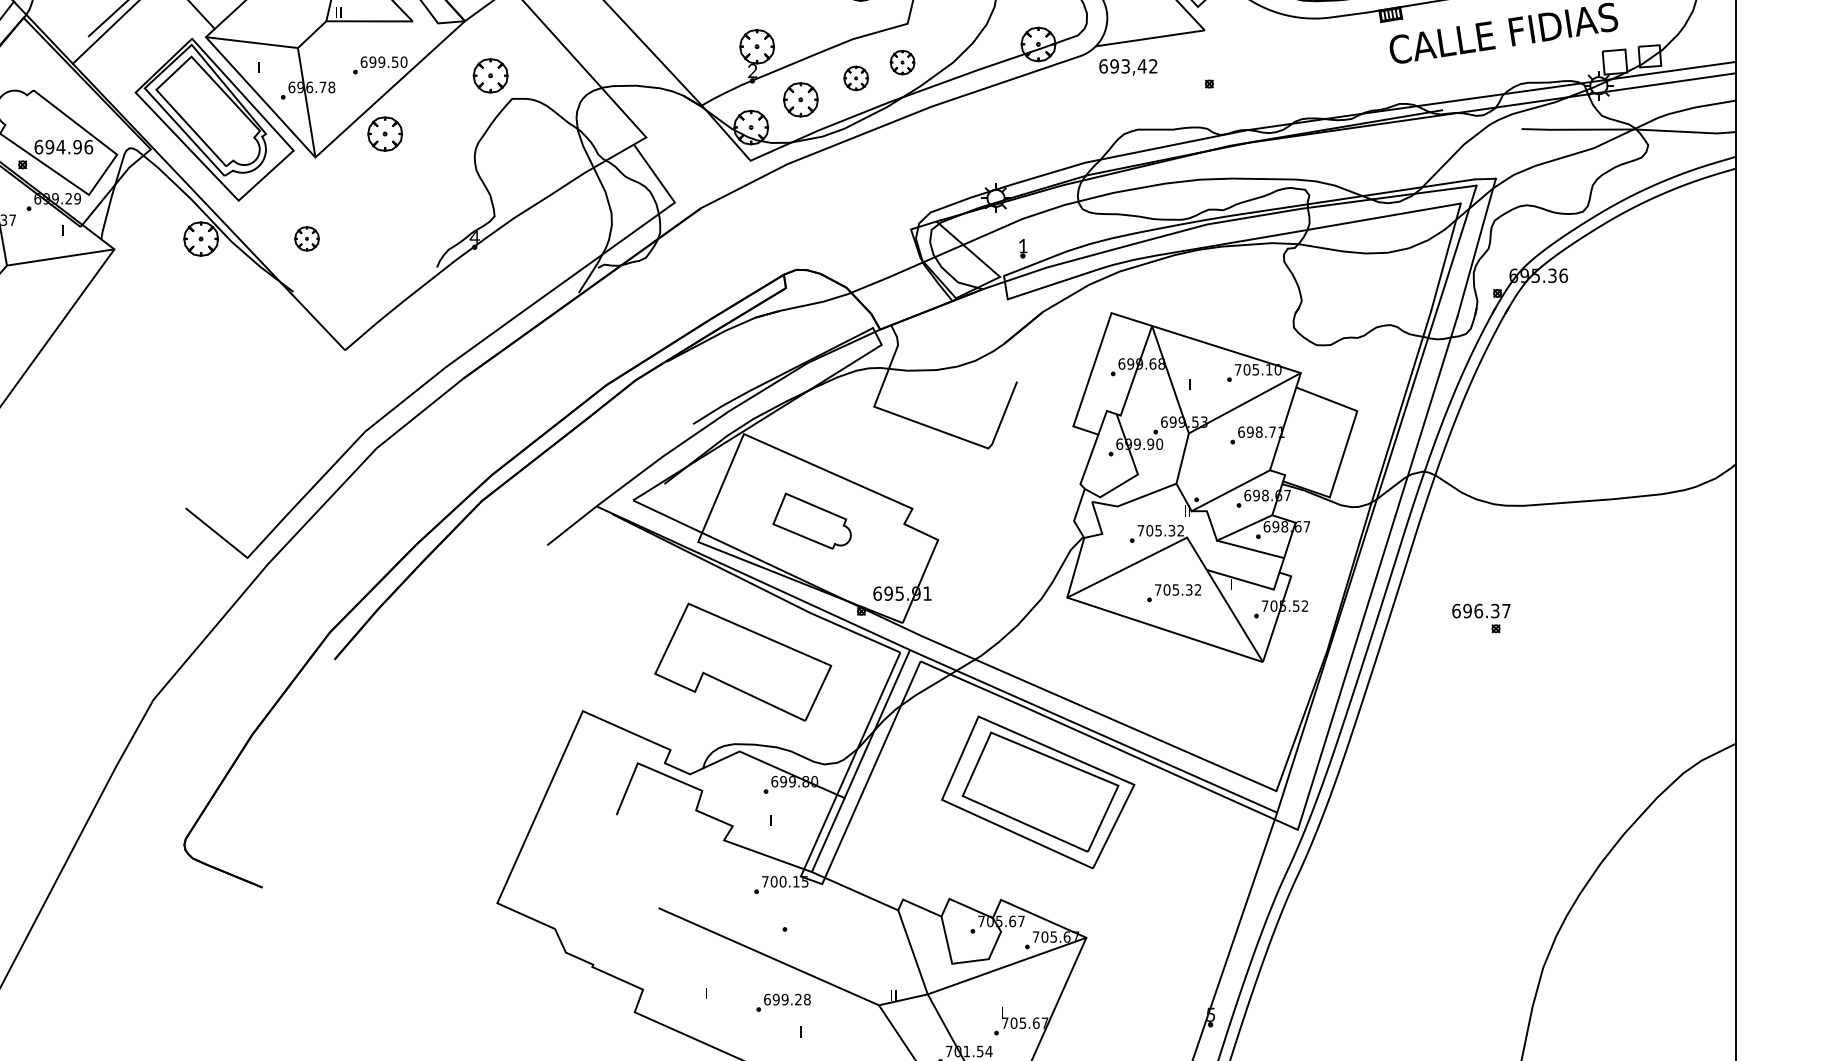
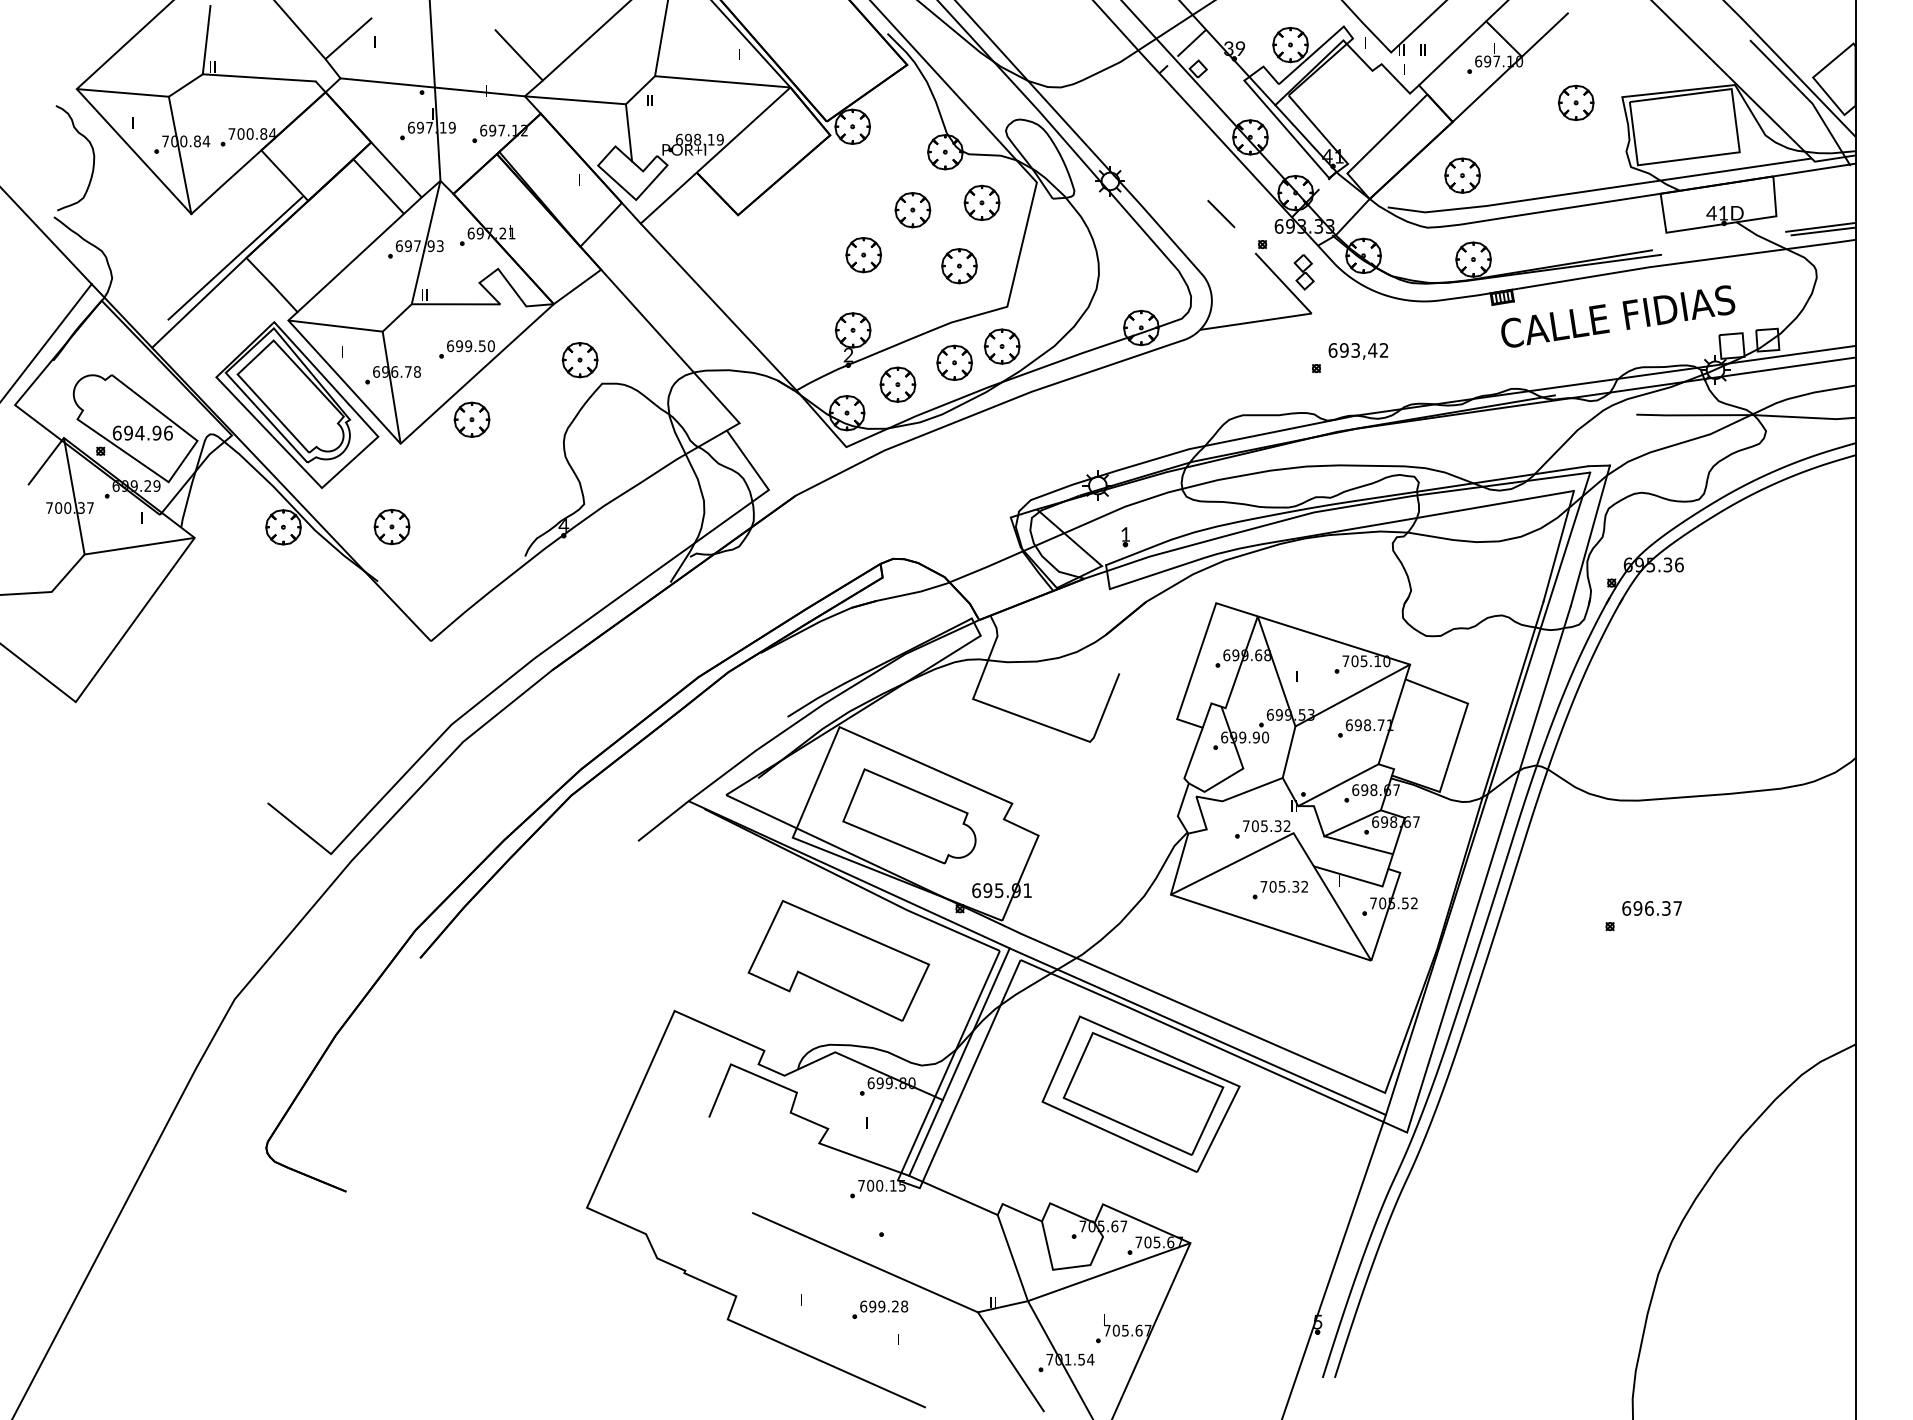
part: (901, 62) -> (1001, 346), size x1.43
text: (1127, 67) -> (1357, 351), moved
part: (856, 78) -> (954, 362), size x1.43
part: (306, 239) -> (391, 527), size x1.43
part: (812, 521) -> (909, 816), size x1.67
text: (1480, 611) -> (1651, 908), moved

